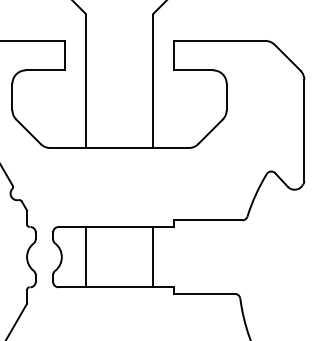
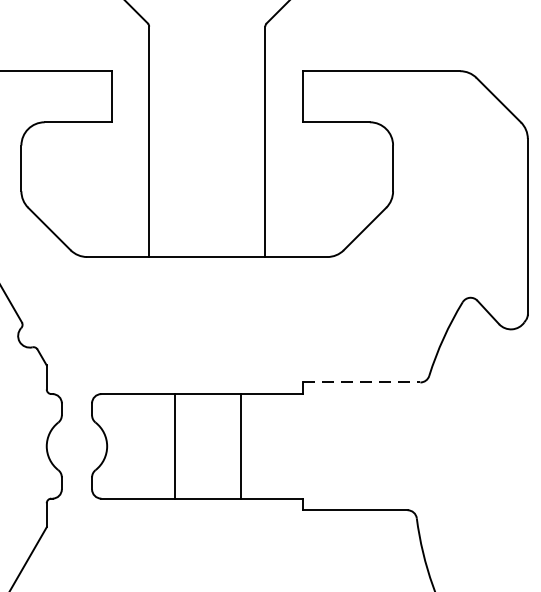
line: (208, 220) -> (361, 382), solid -> dashed
line: (86, 257) -> (175, 446), moved
line: (153, 257) -> (241, 446), moved

